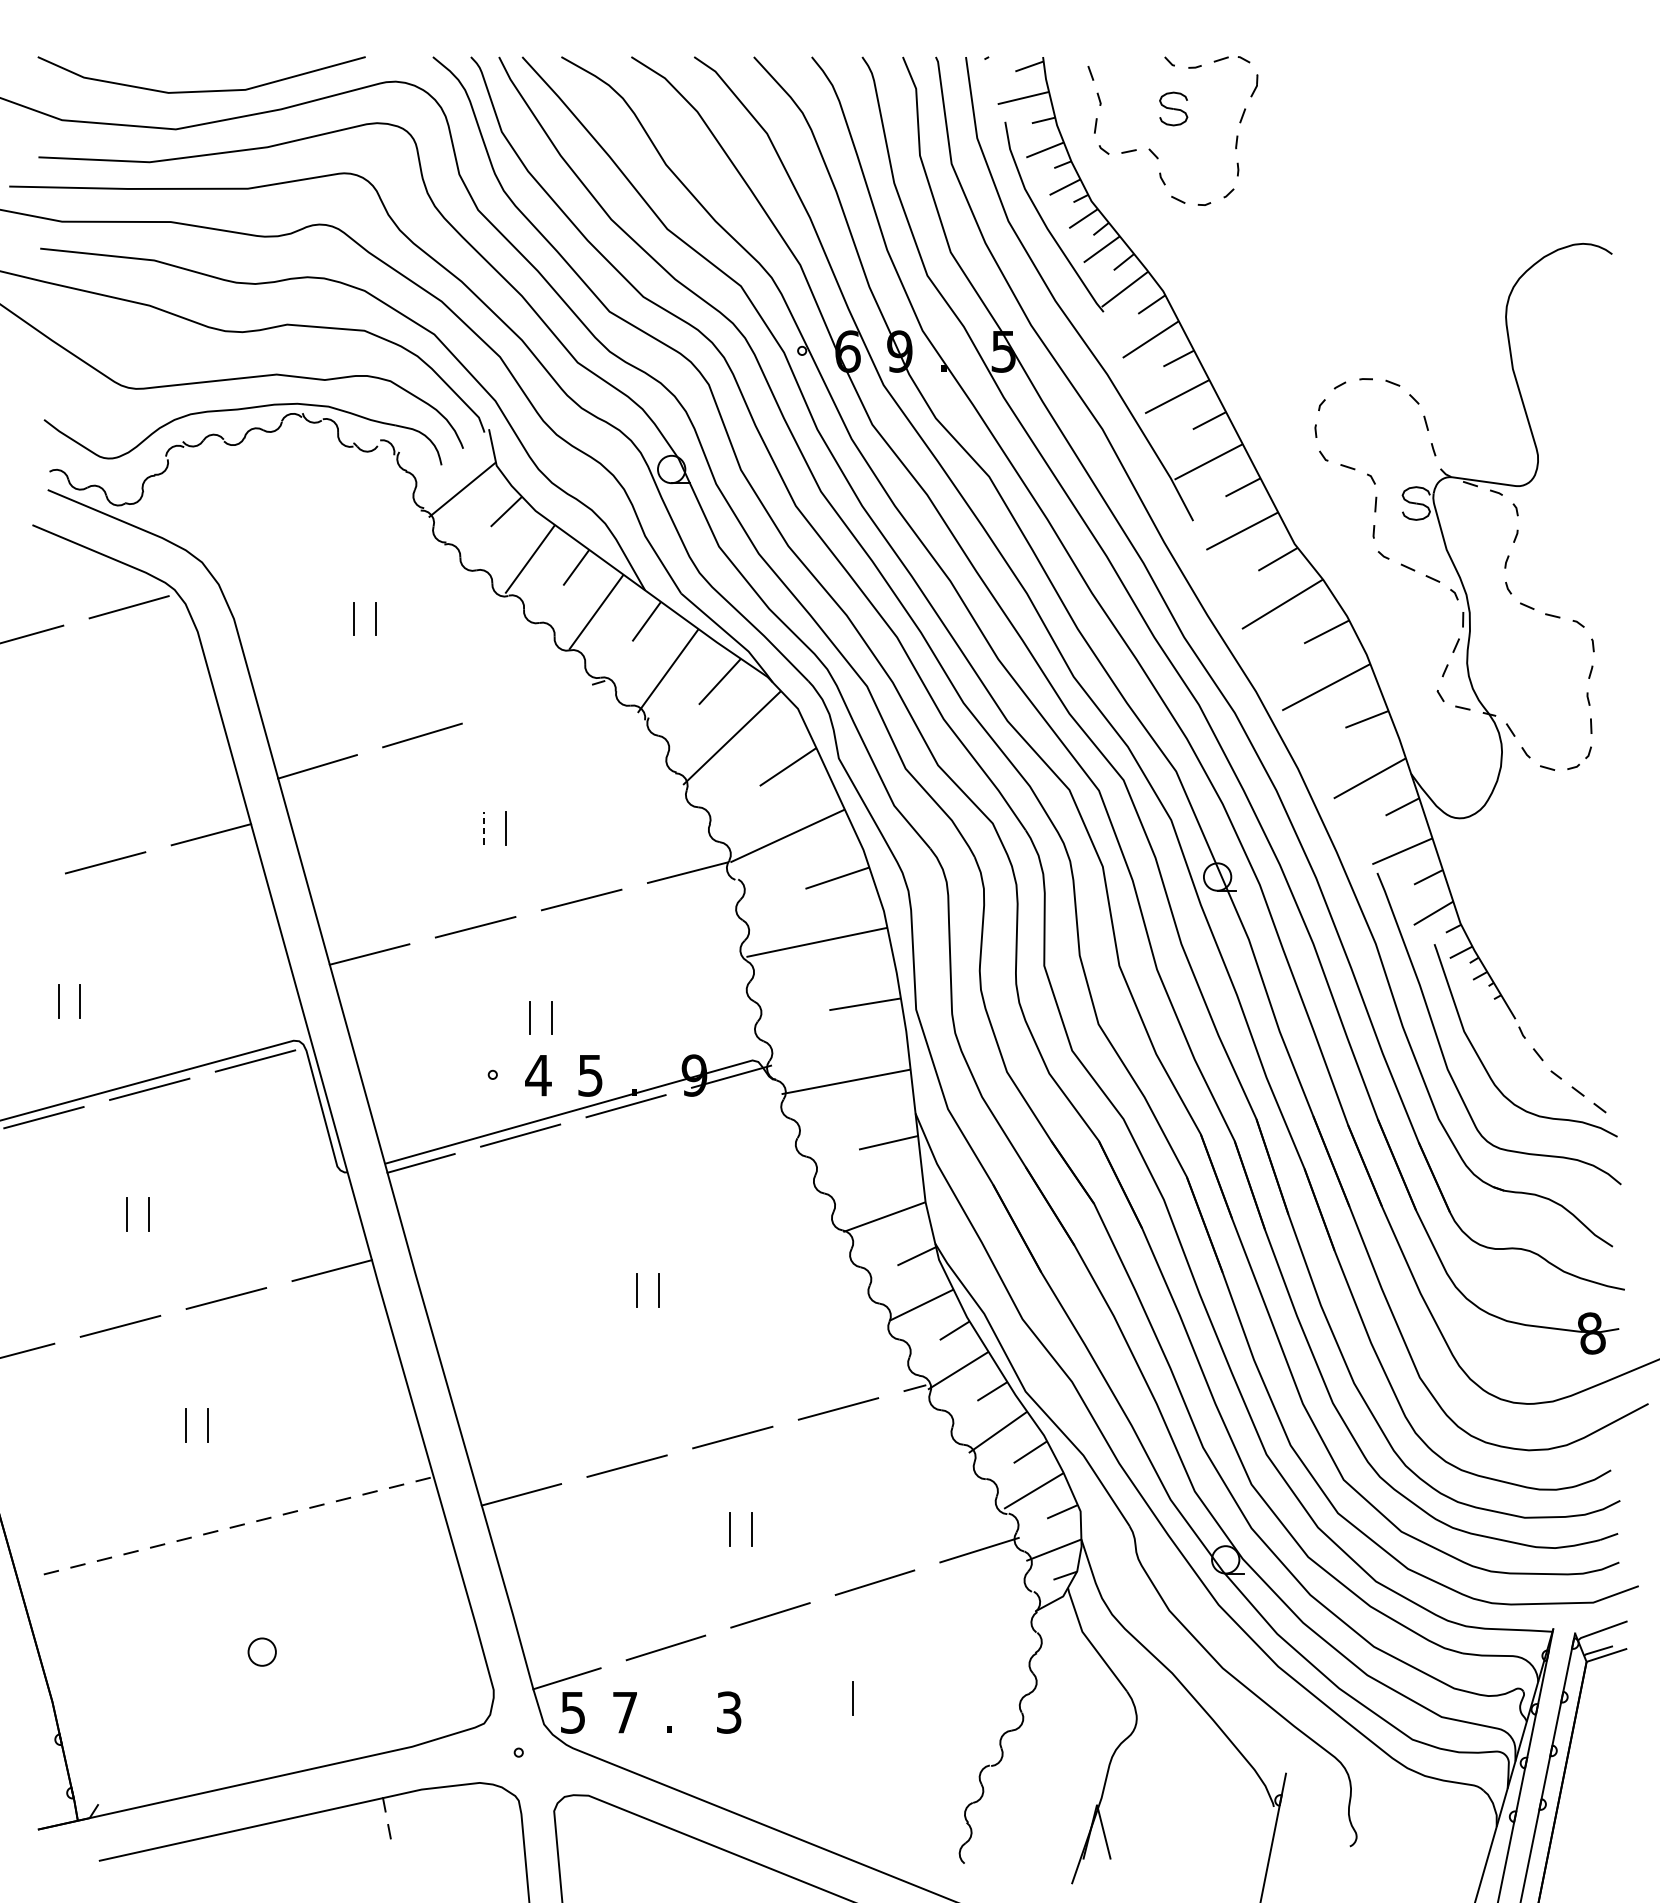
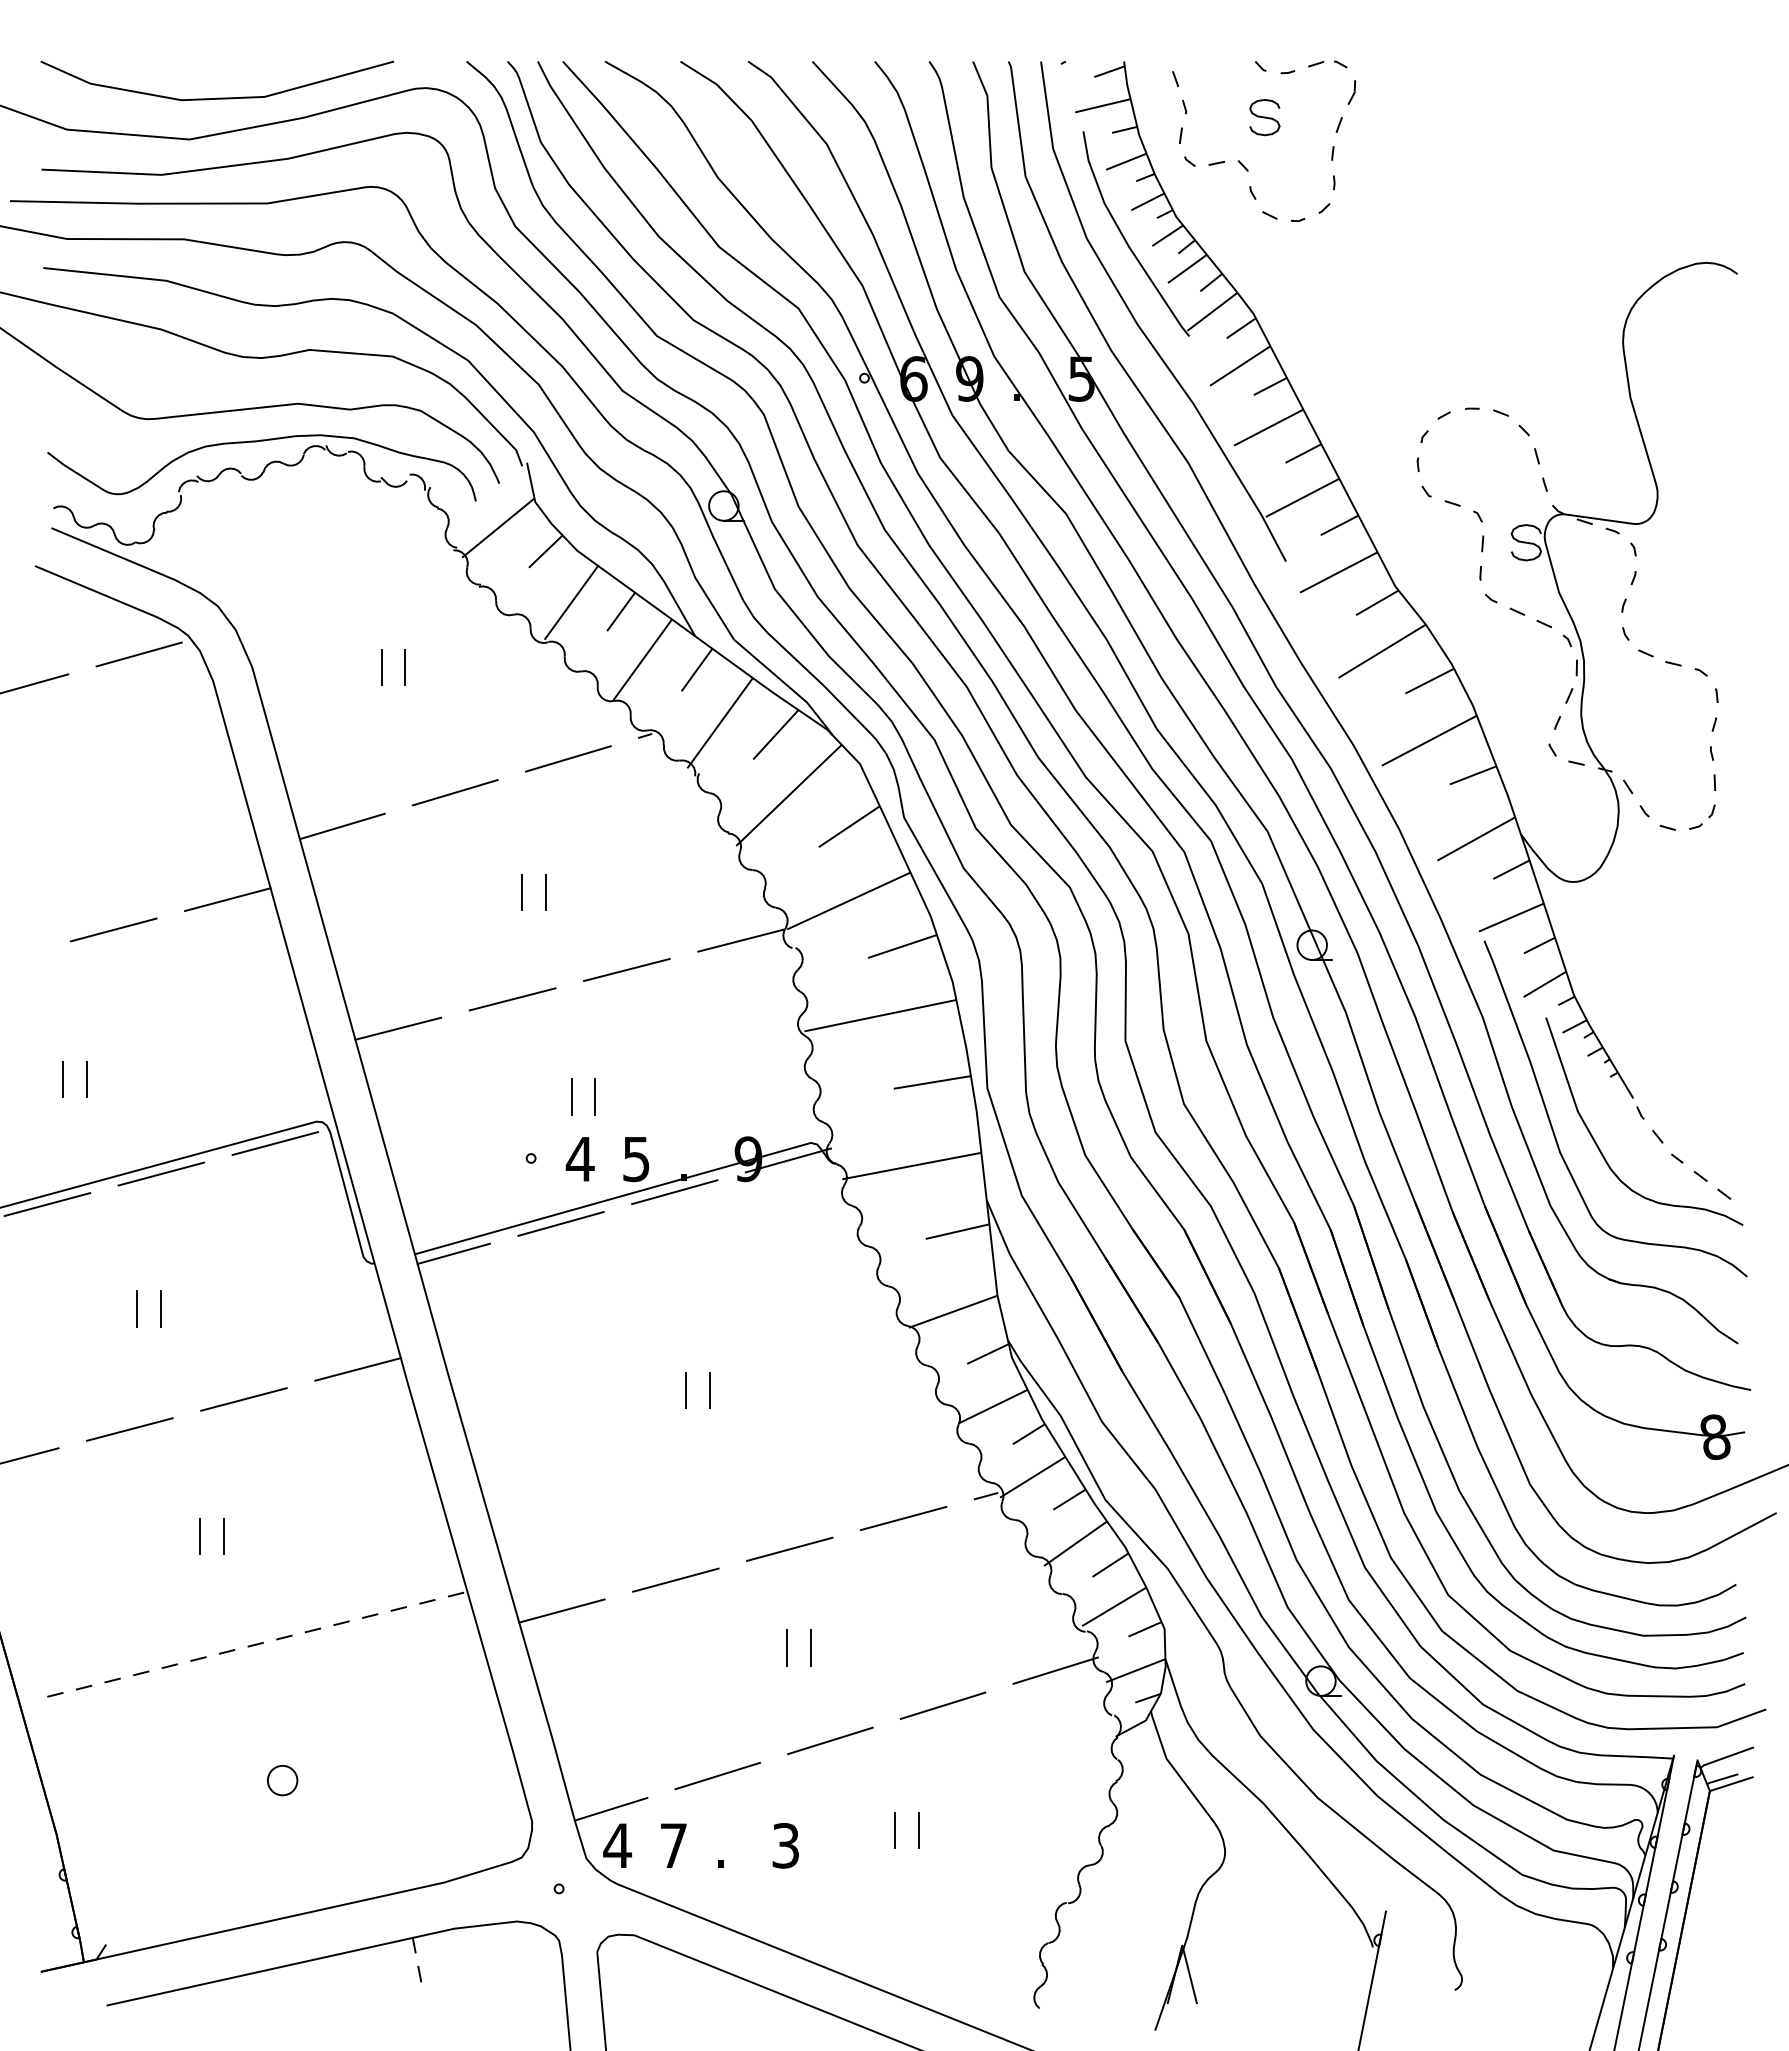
line: (527, 703) -> (568, 758), added
line: (484, 828) -> (522, 892), dashed -> solid
line: (830, 1698) -> (895, 1830), added
text: (572, 1712) -> (617, 1845), 5 -> 4

